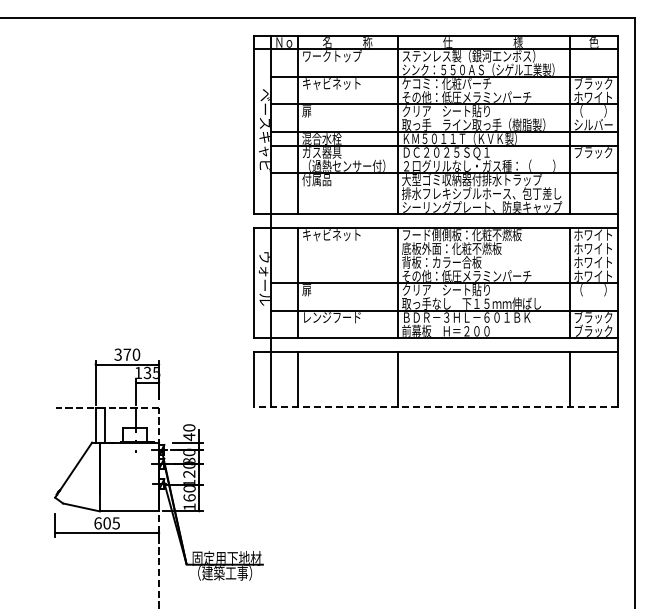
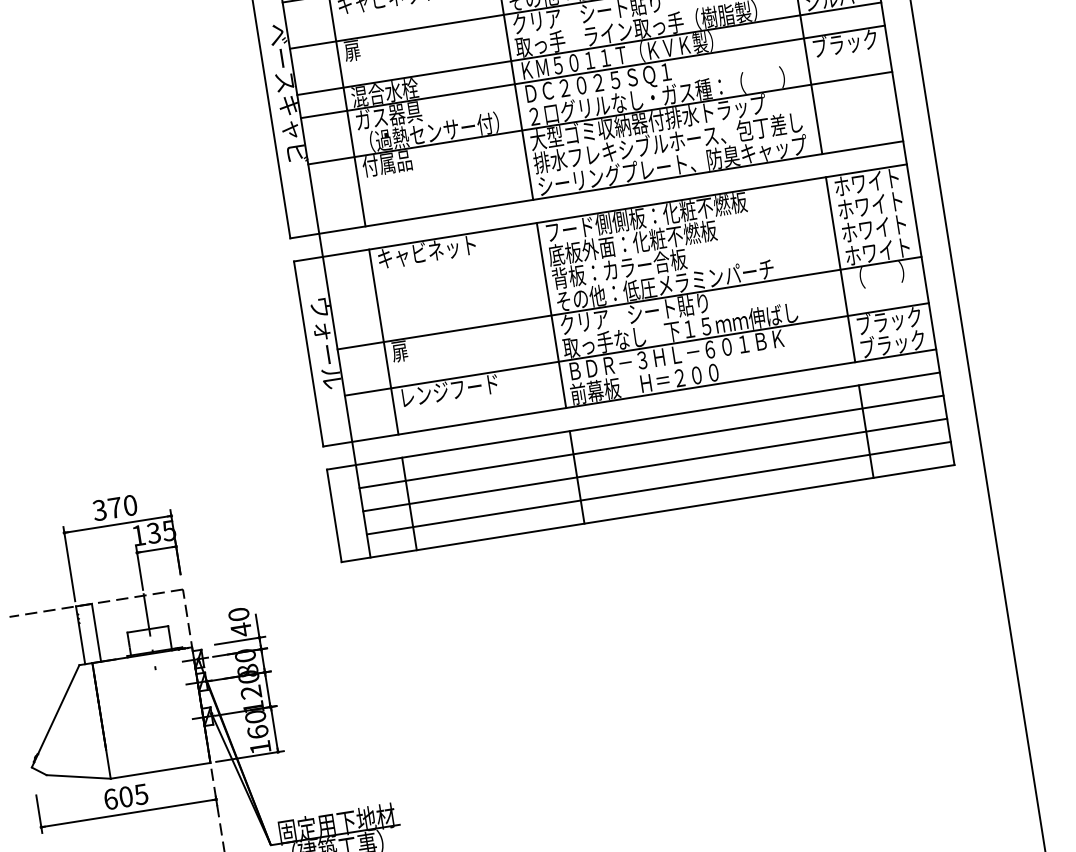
line: (444, 365) -> (651, 441), added
line: (444, 379) -> (655, 465), added
line: (444, 393) -> (658, 488), added
line: (435, 406) -> (647, 512), dashed -> solid

